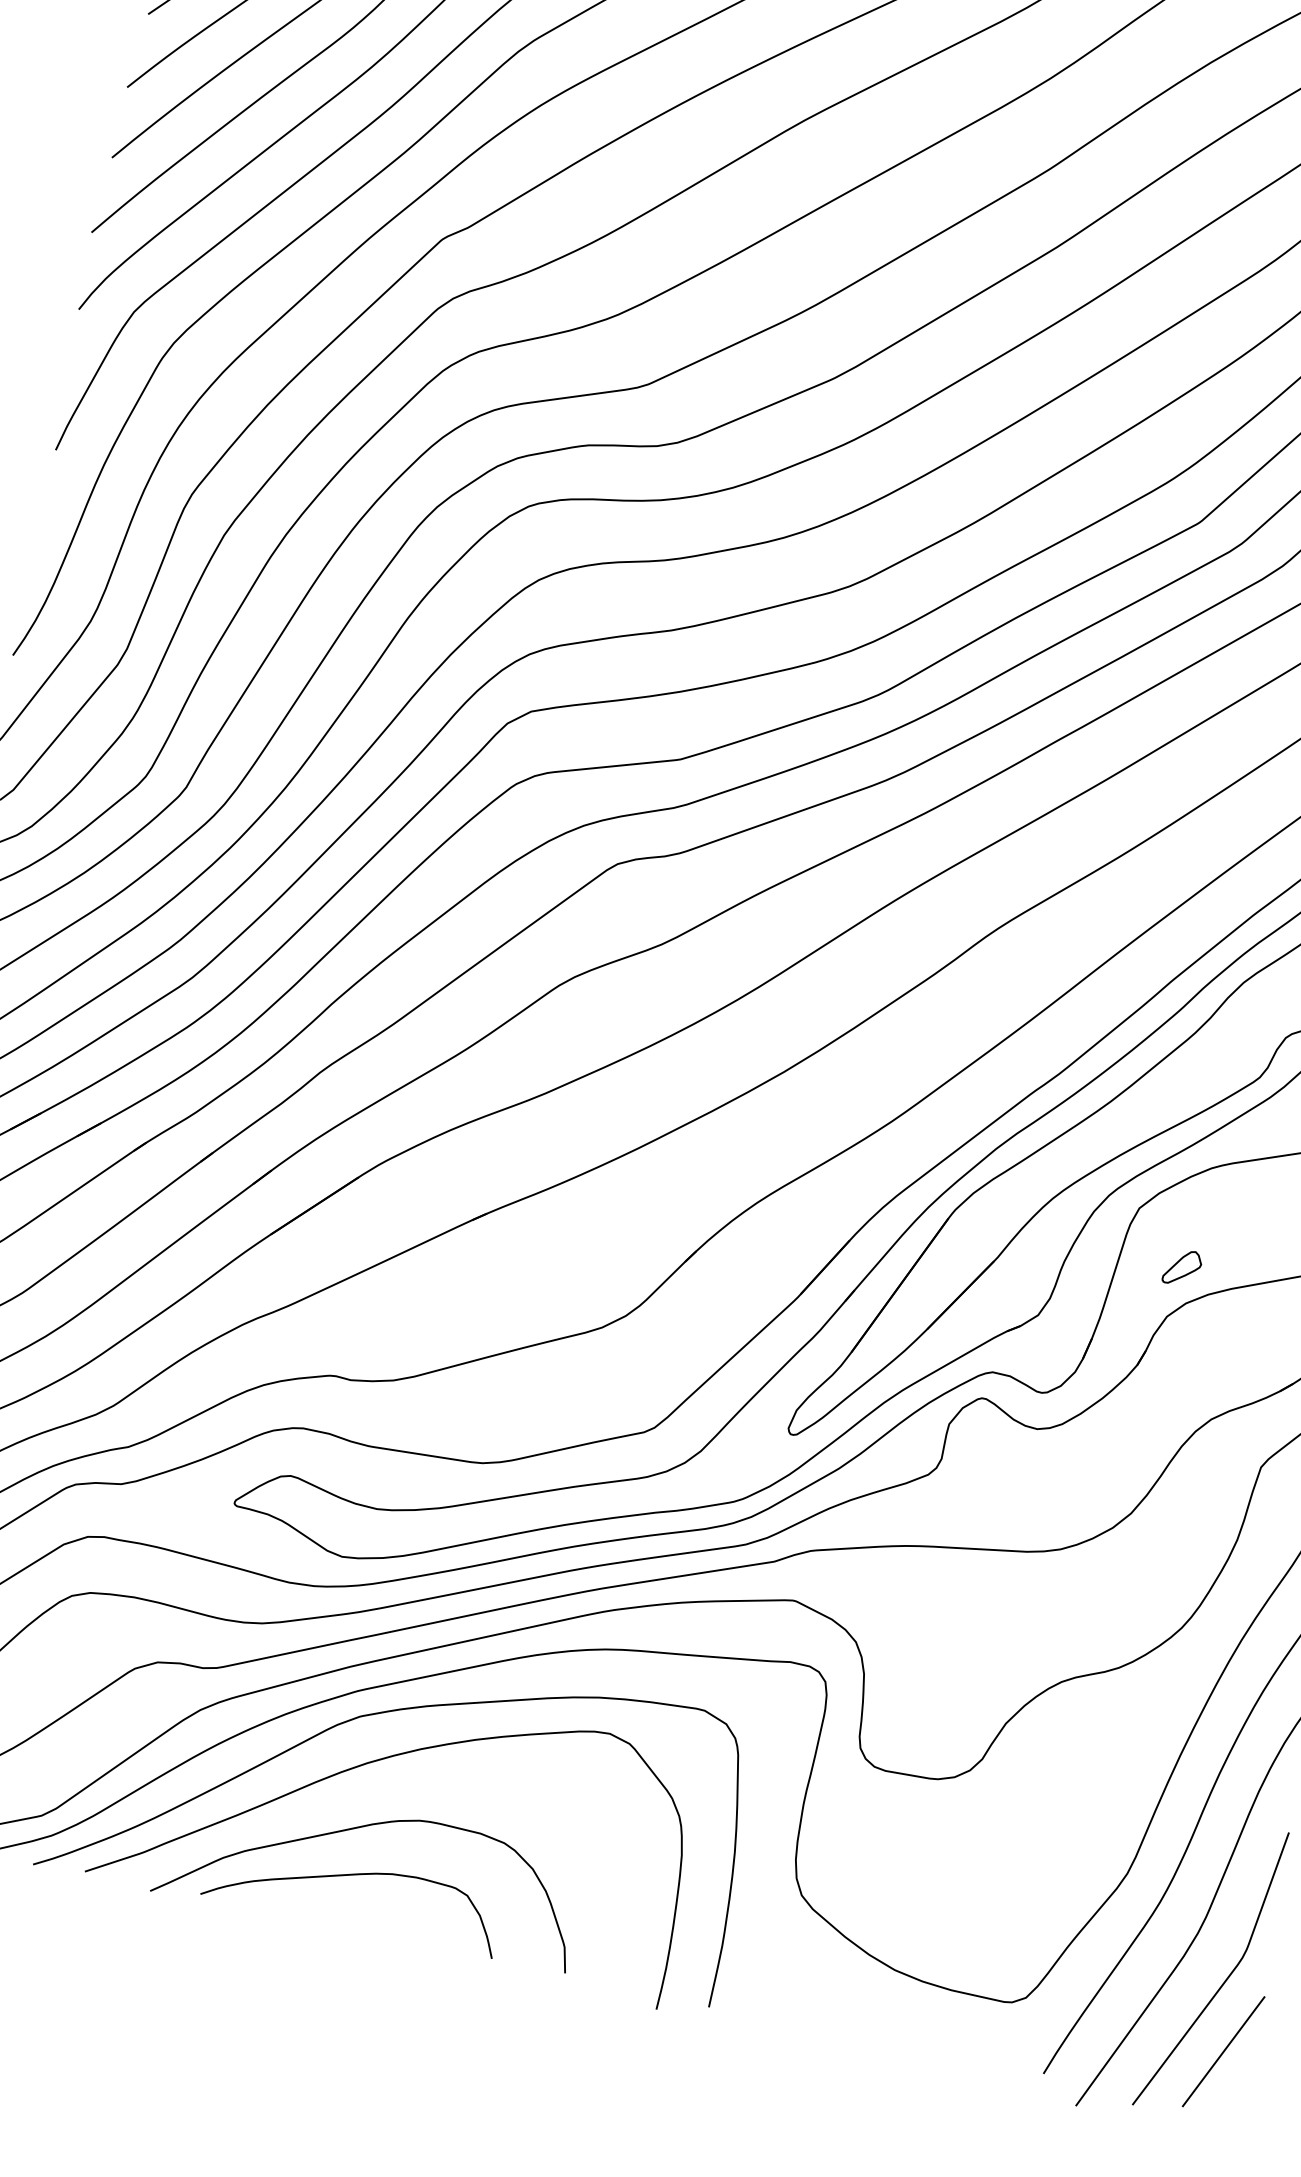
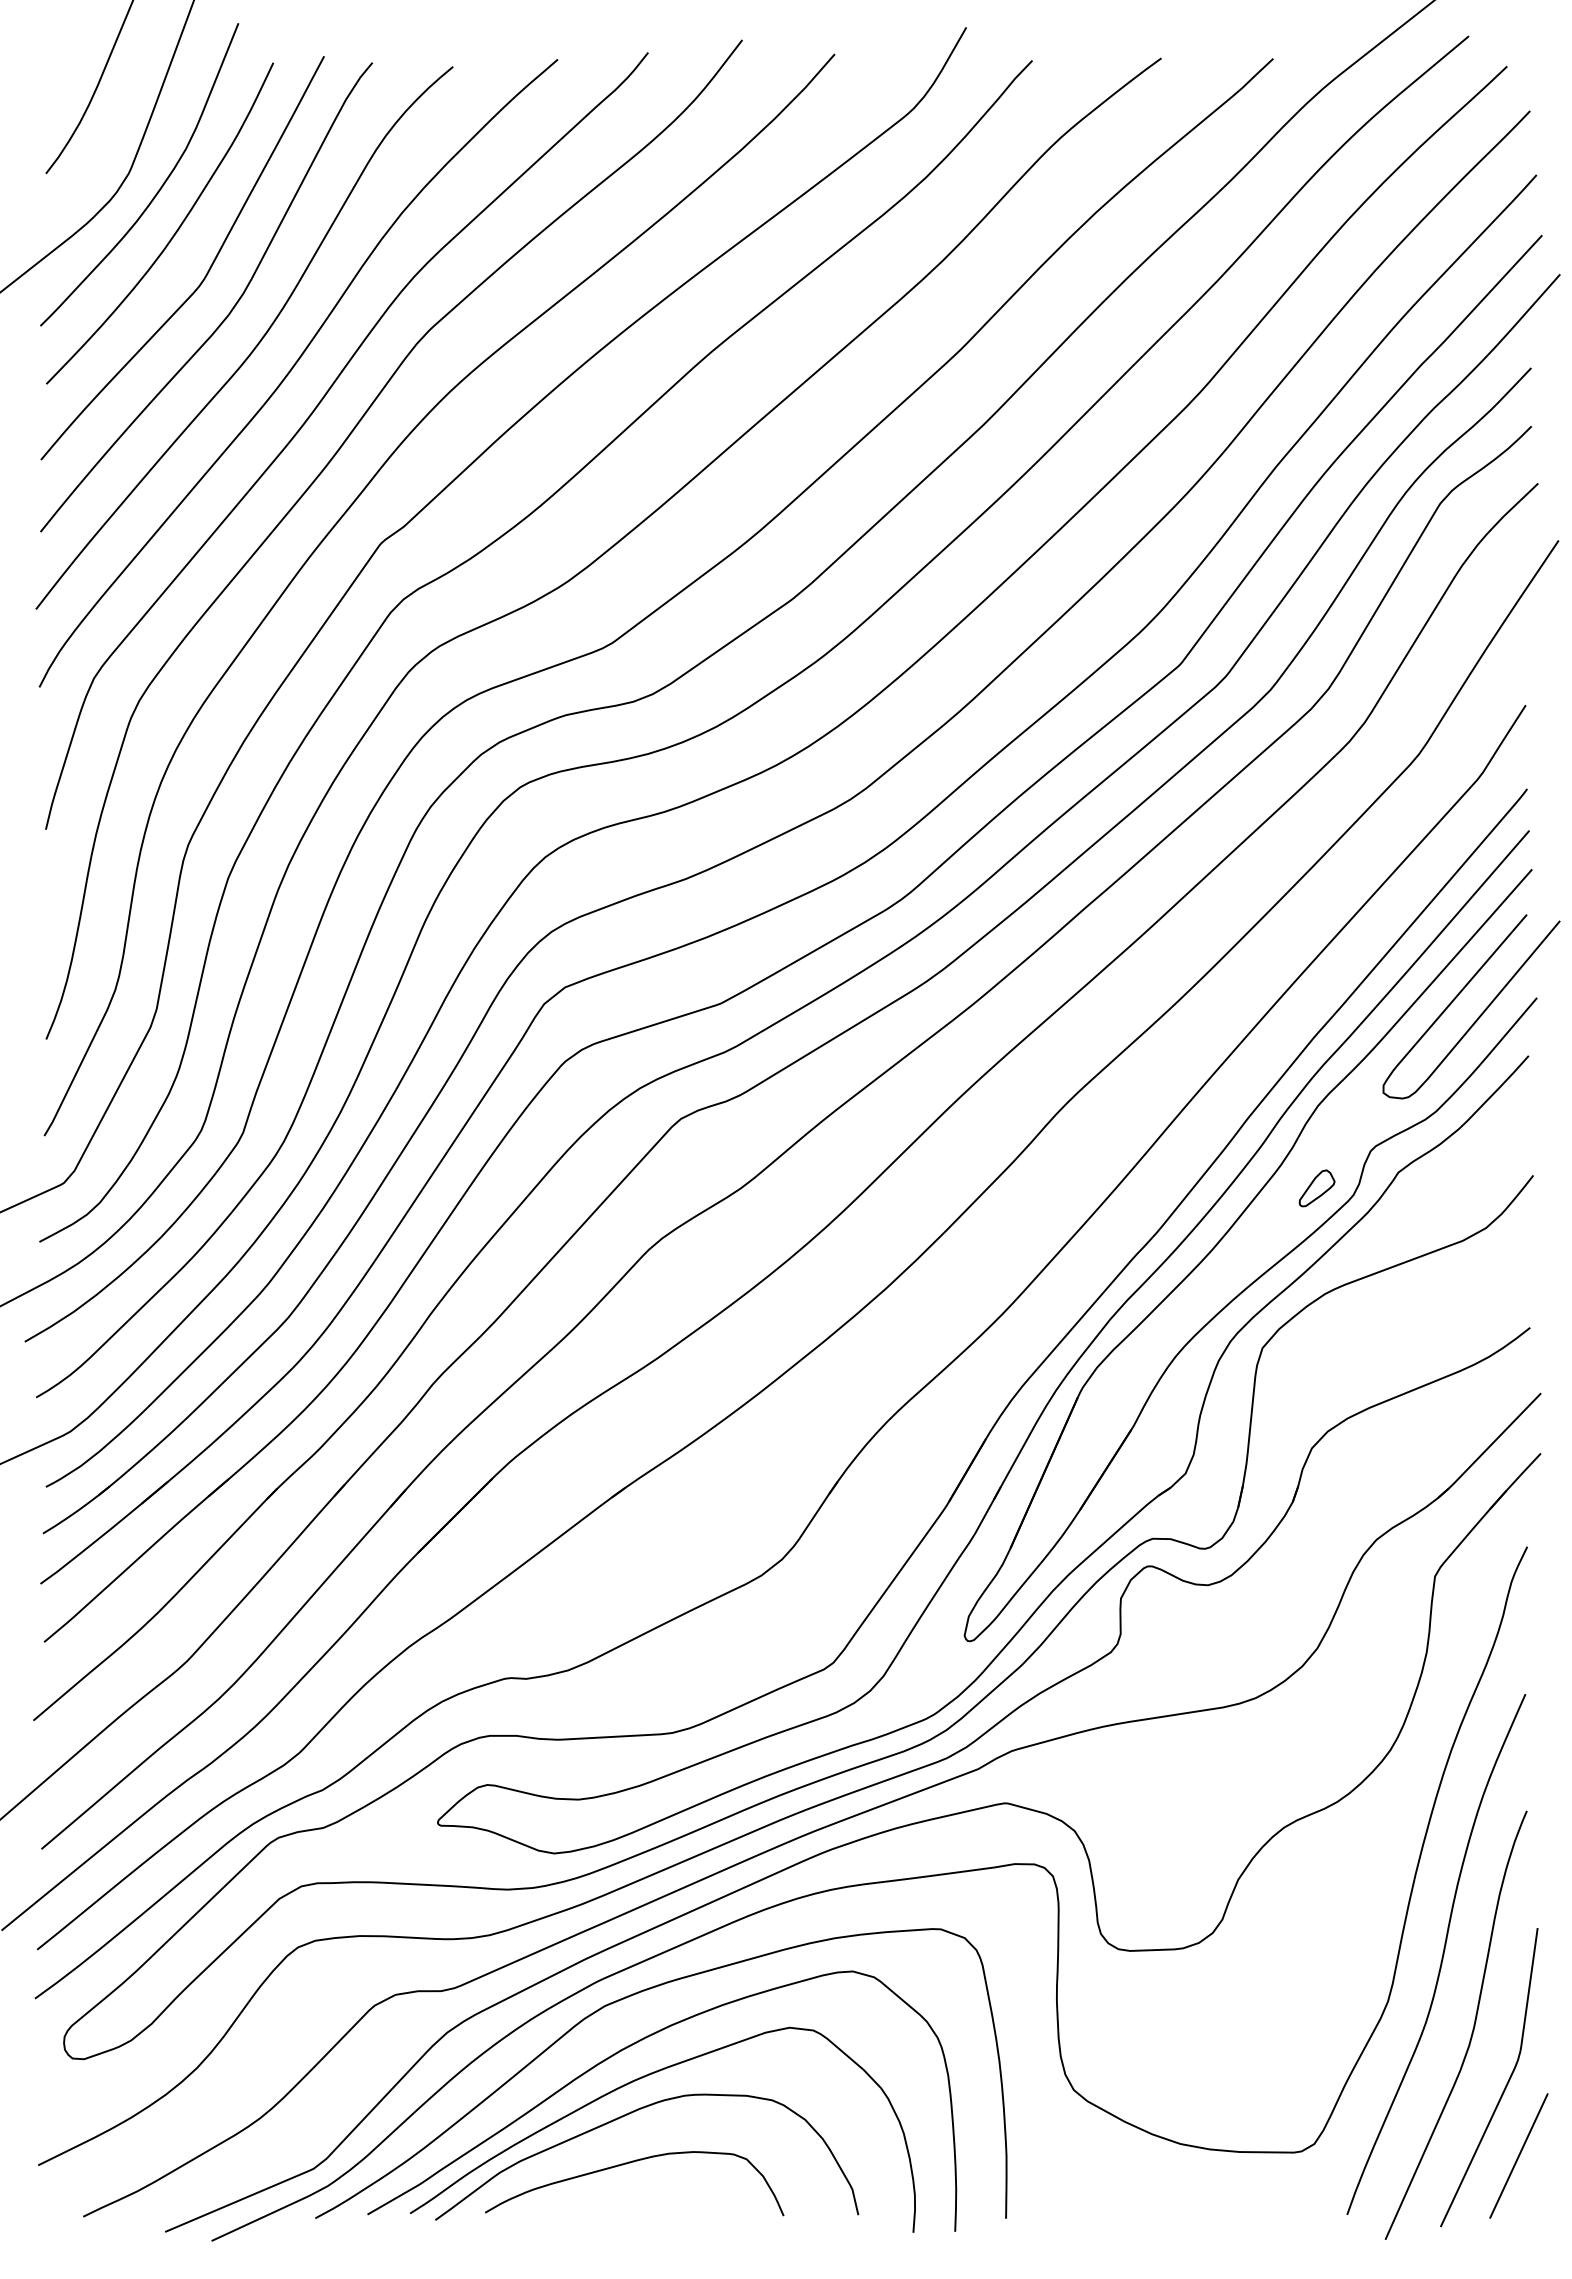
part: (1182, 1267) -> (1316, 1188), moved
curve: (379, 1795) -> (640, 2079), added

